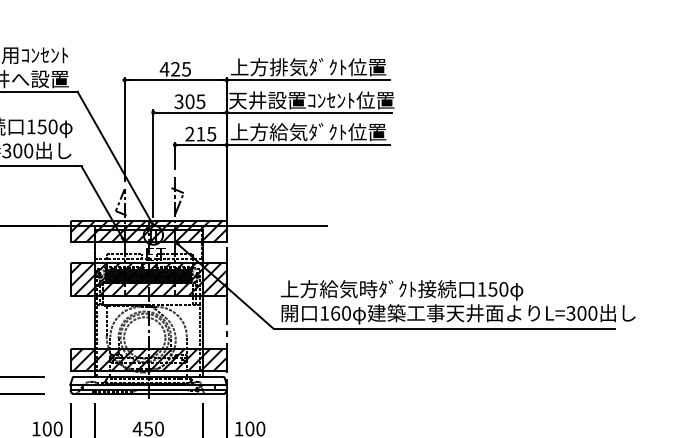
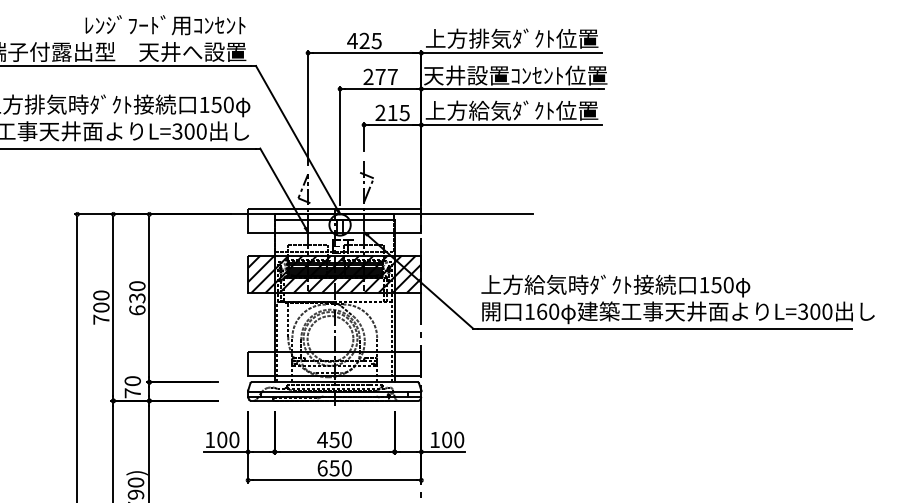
text: (189, 101) -> (380, 76), 305 -> 277
hatch: (148, 231) -> (334, 220), removed
hatch: (148, 360) -> (334, 363), removed

